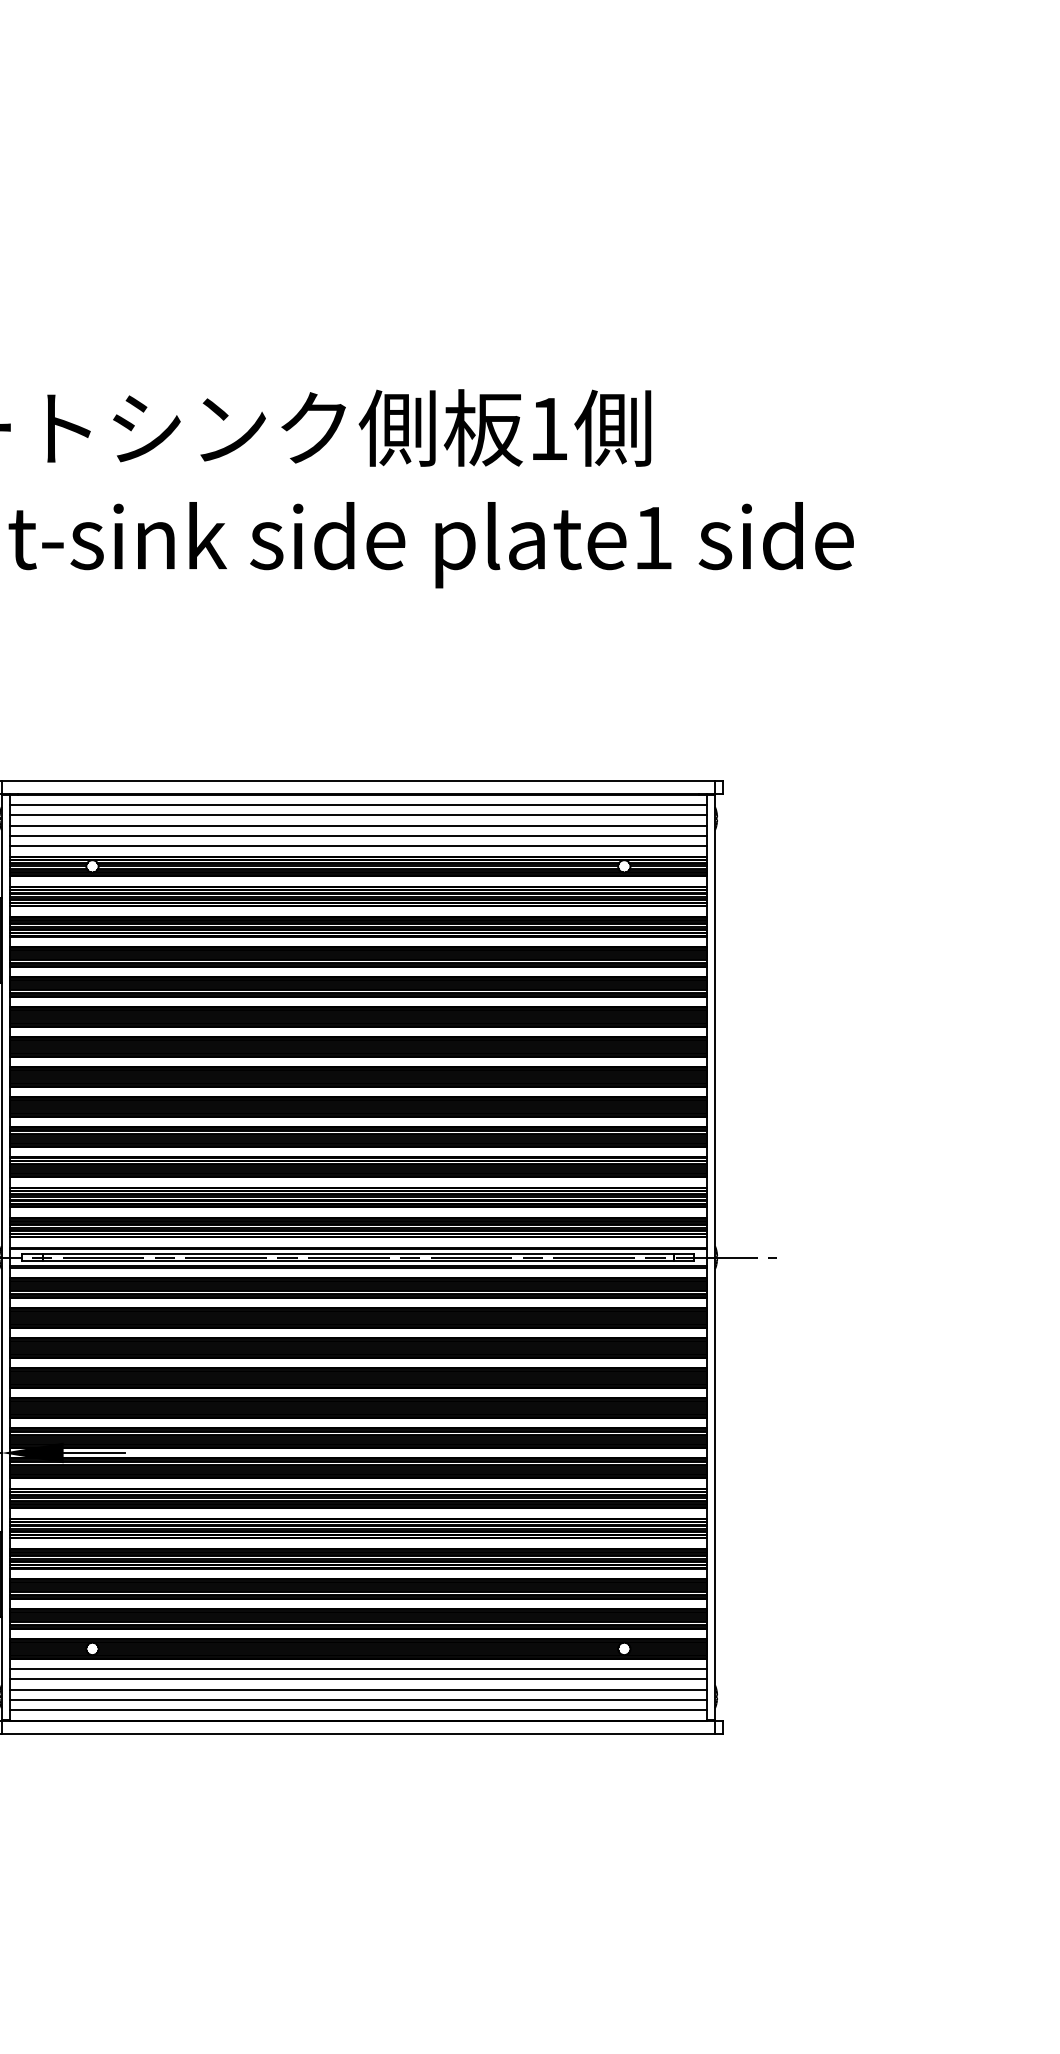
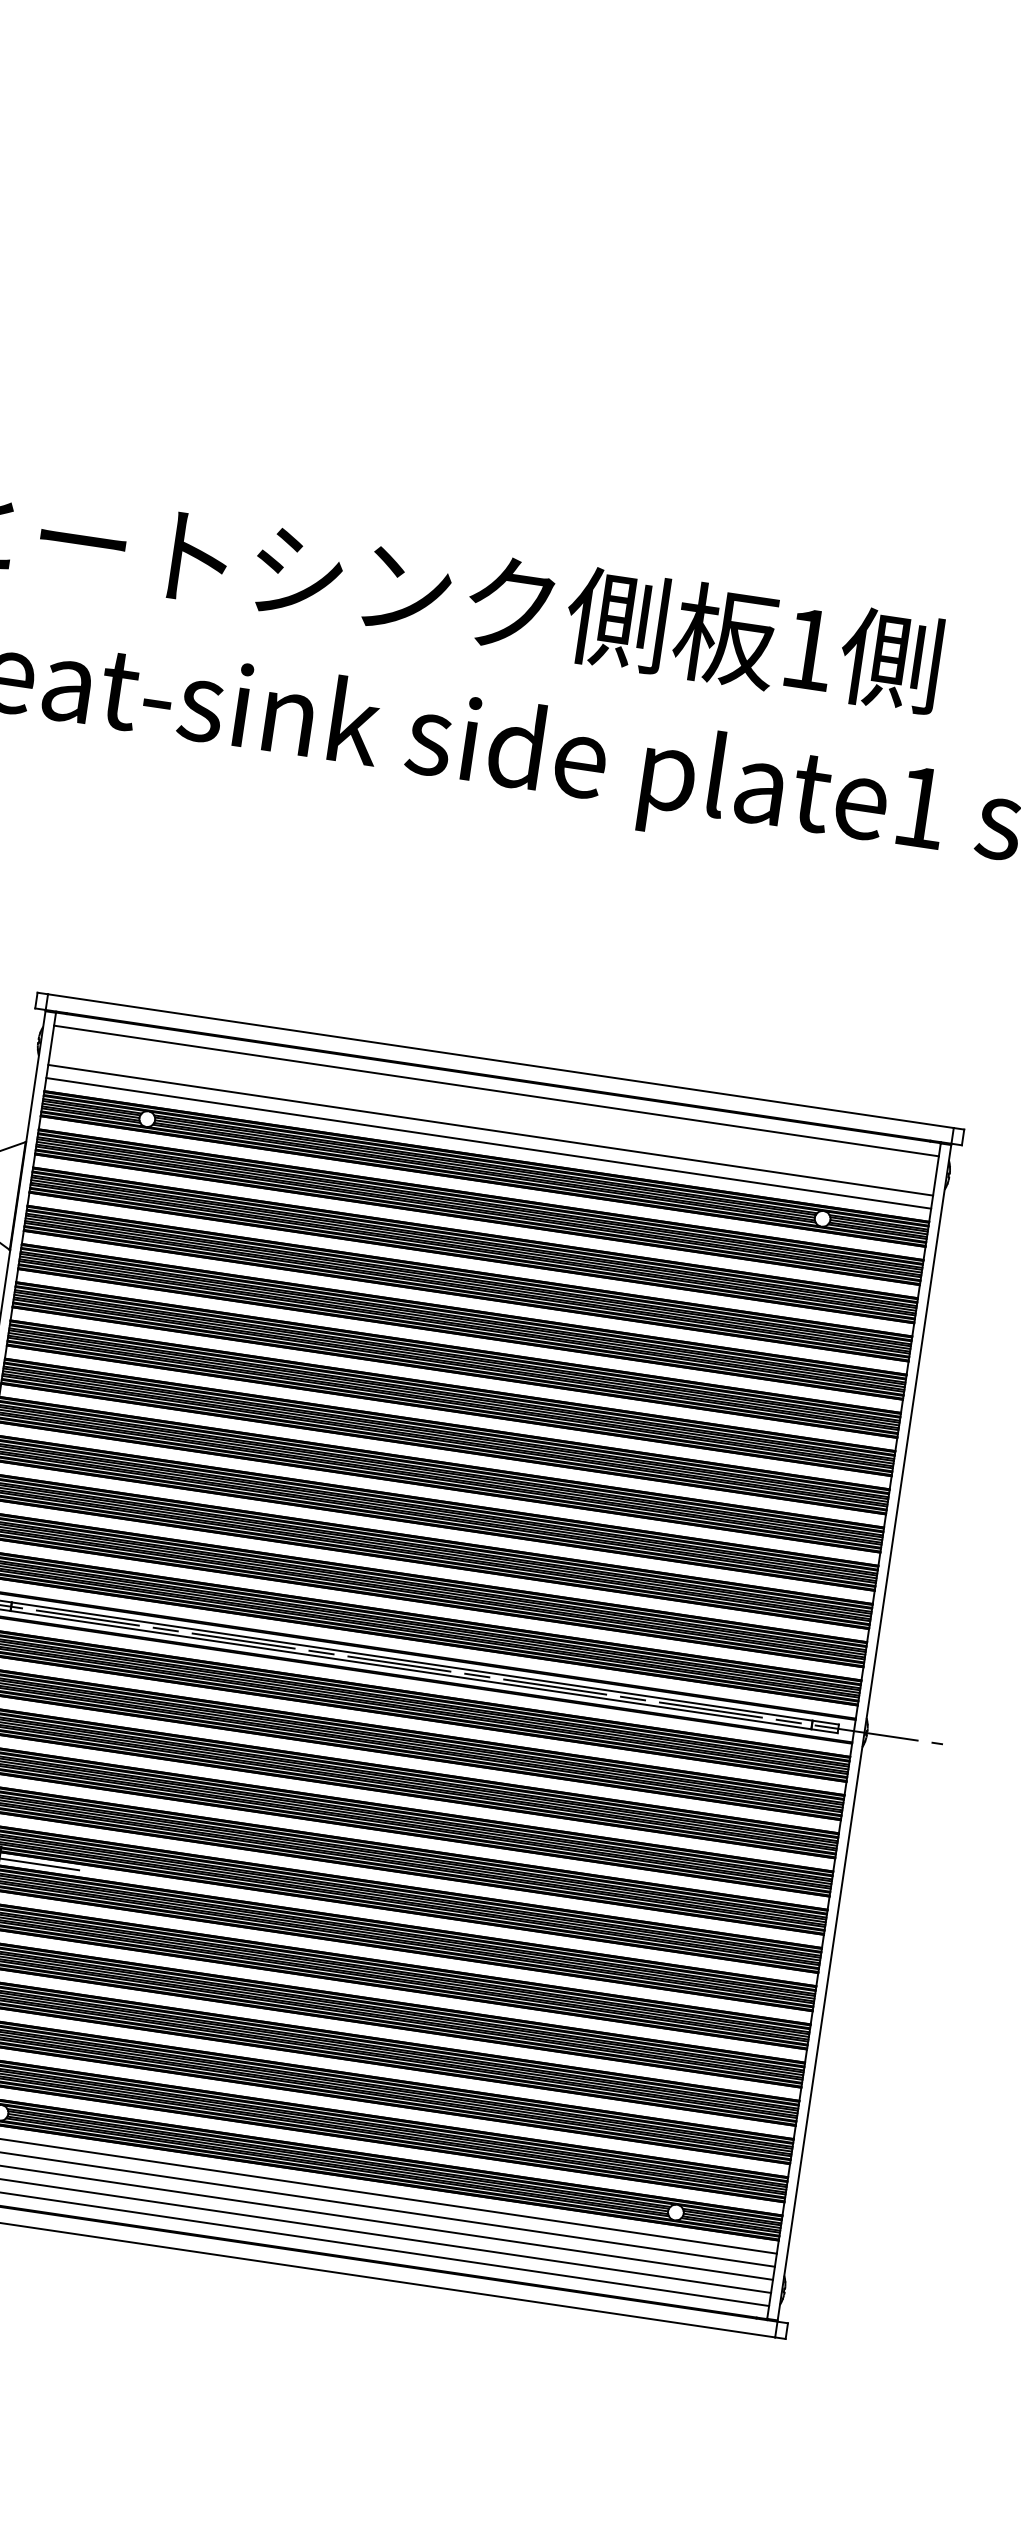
line: (358, 815) -> (494, 1104), removed
line: (358, 825) -> (492, 1117), removed

